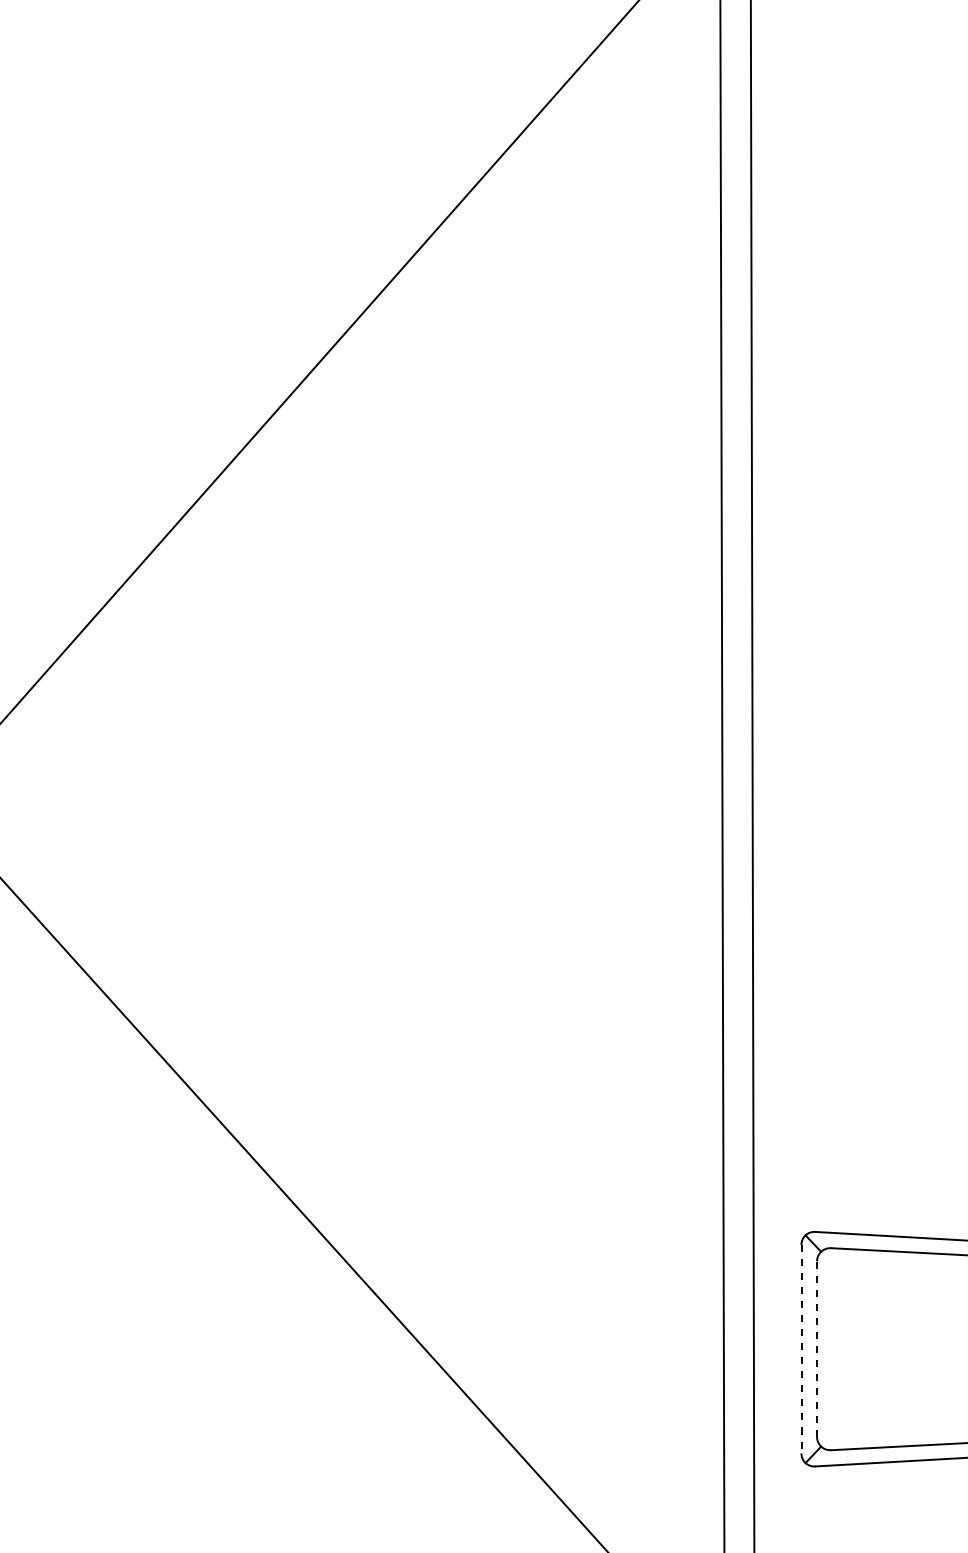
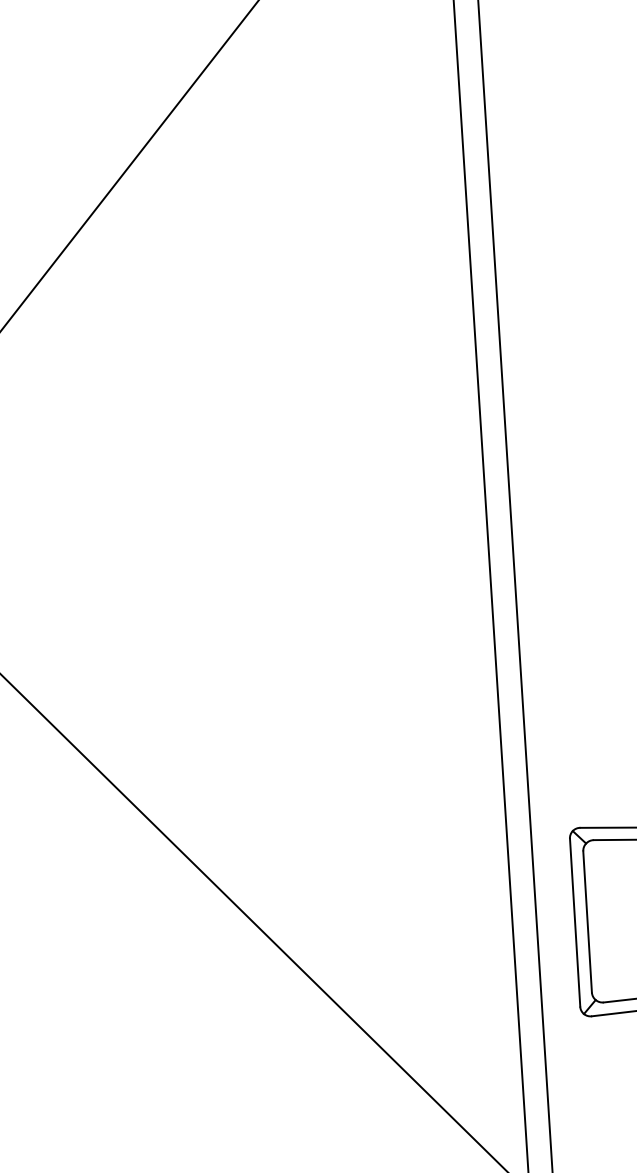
line: (801, 1349) -> (575, 922), dashed -> solid
line: (817, 1349) -> (587, 922), dashed -> solid

